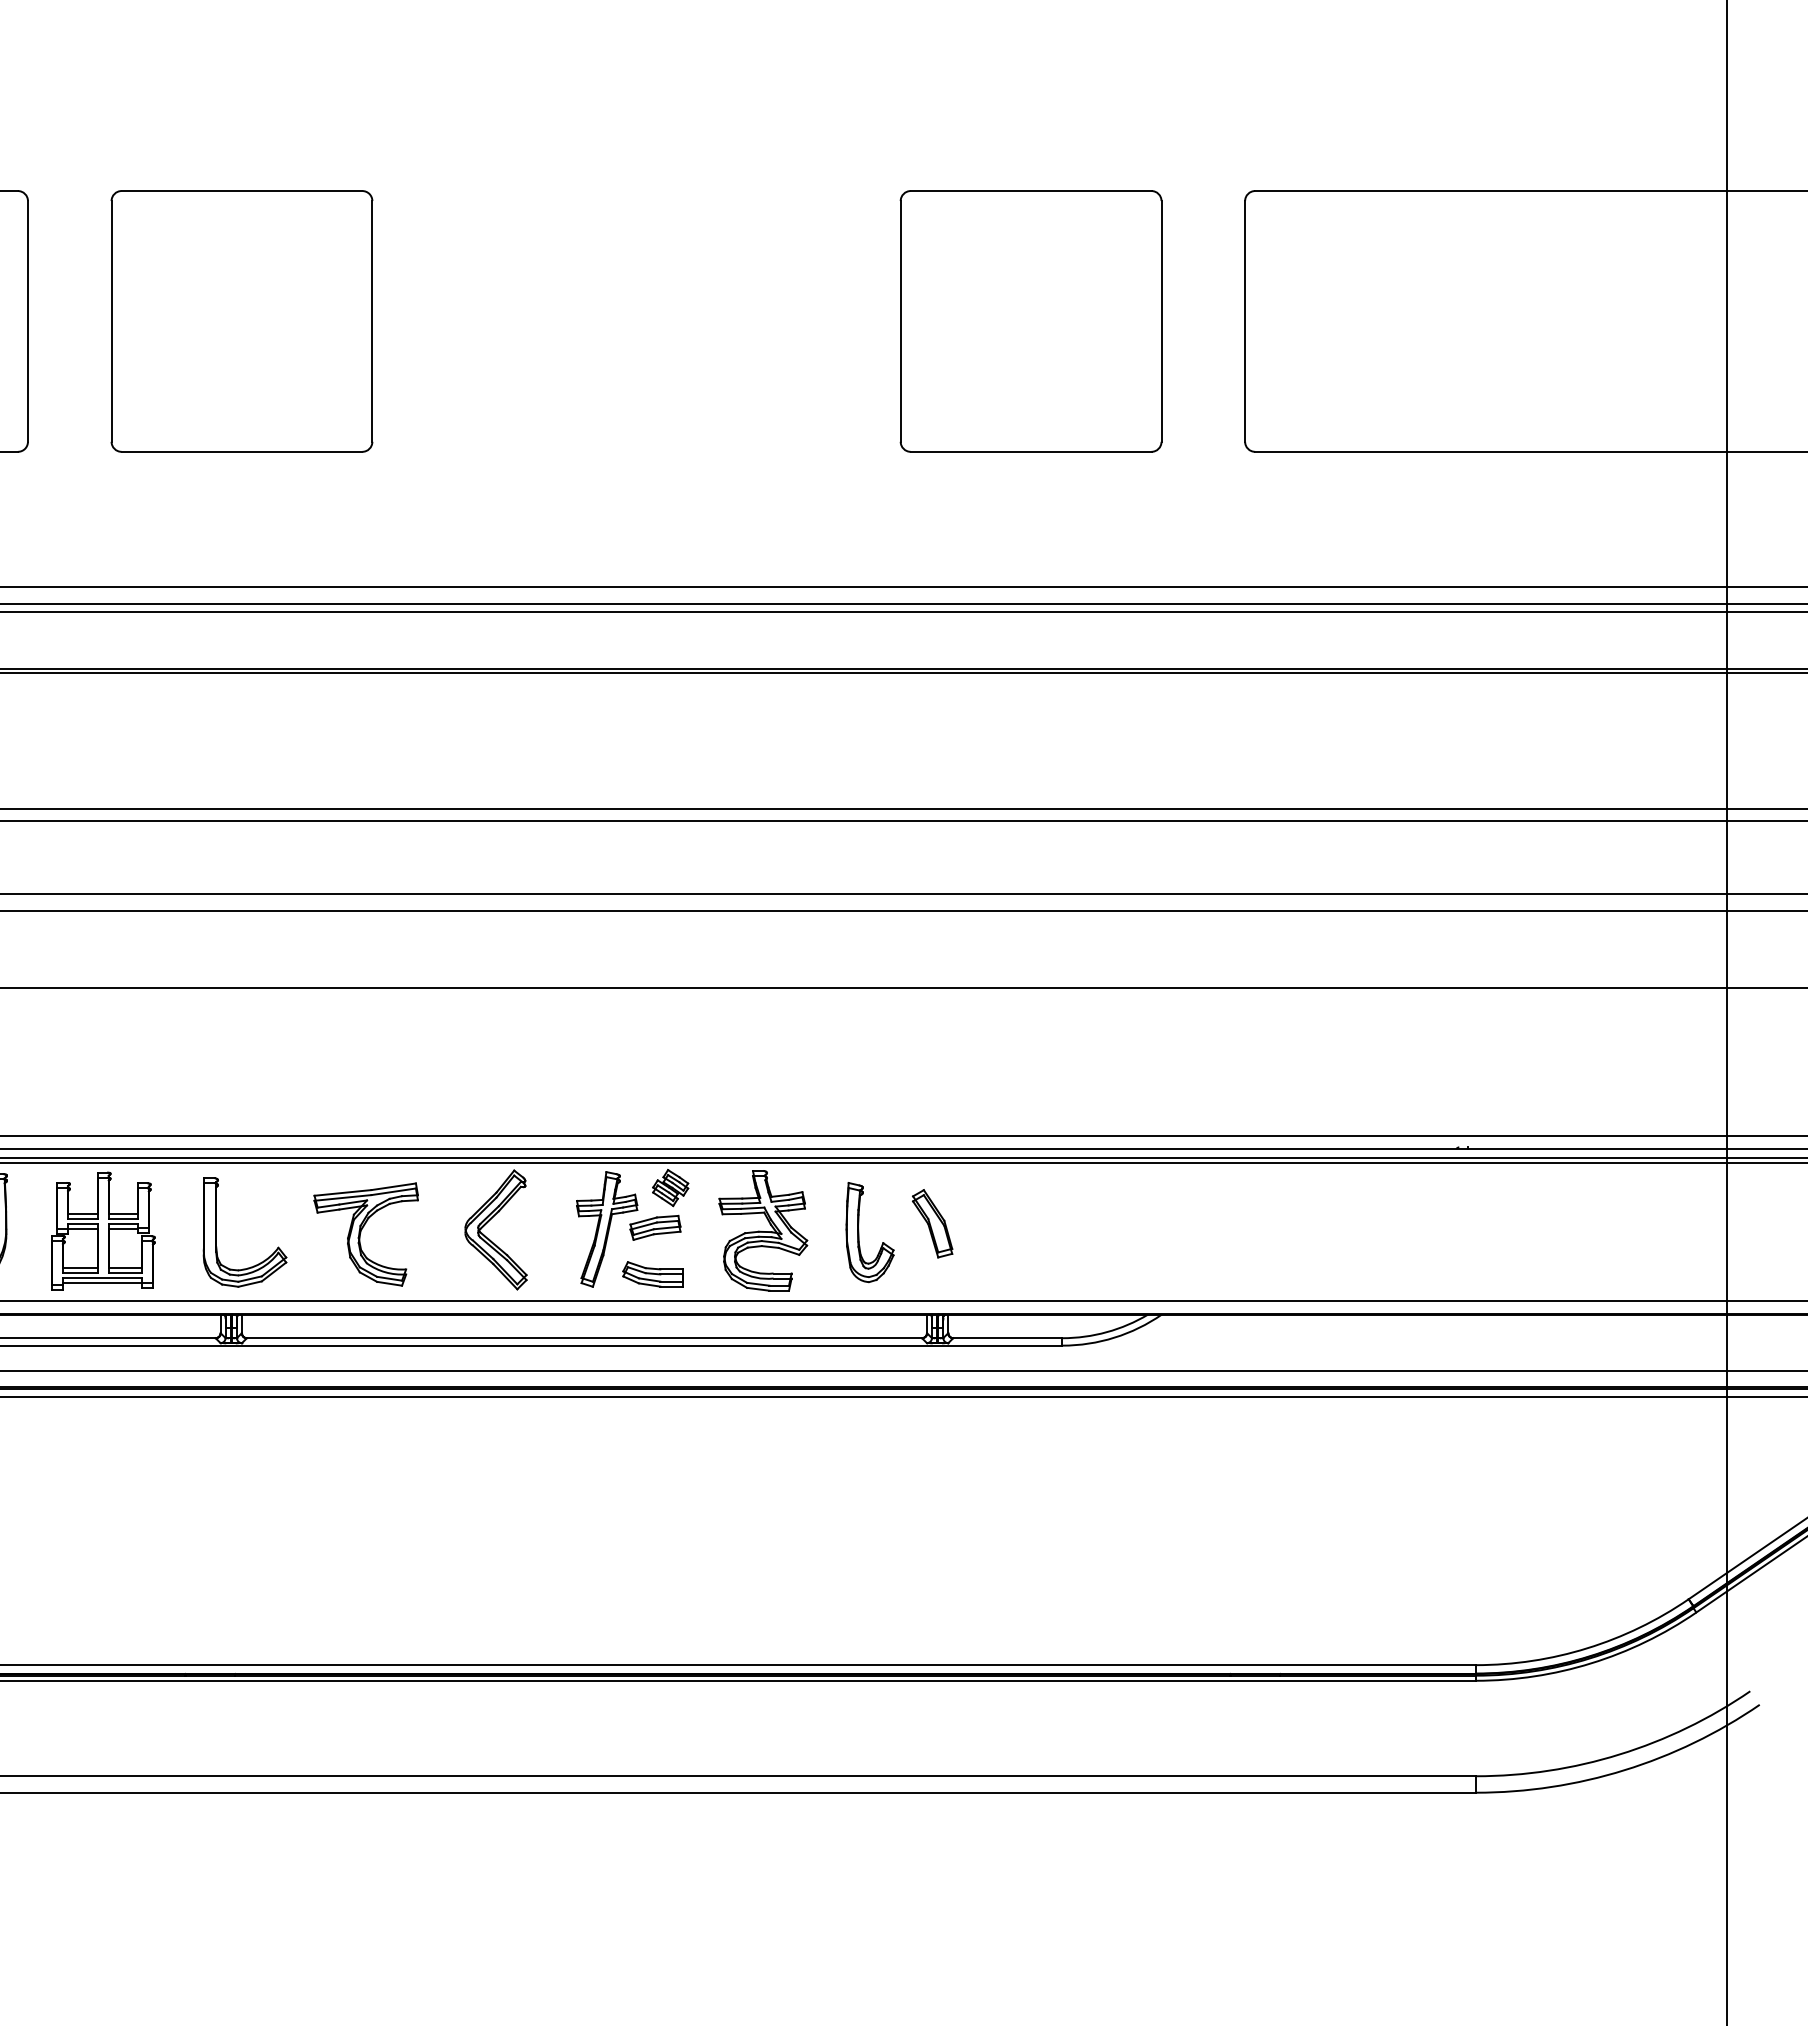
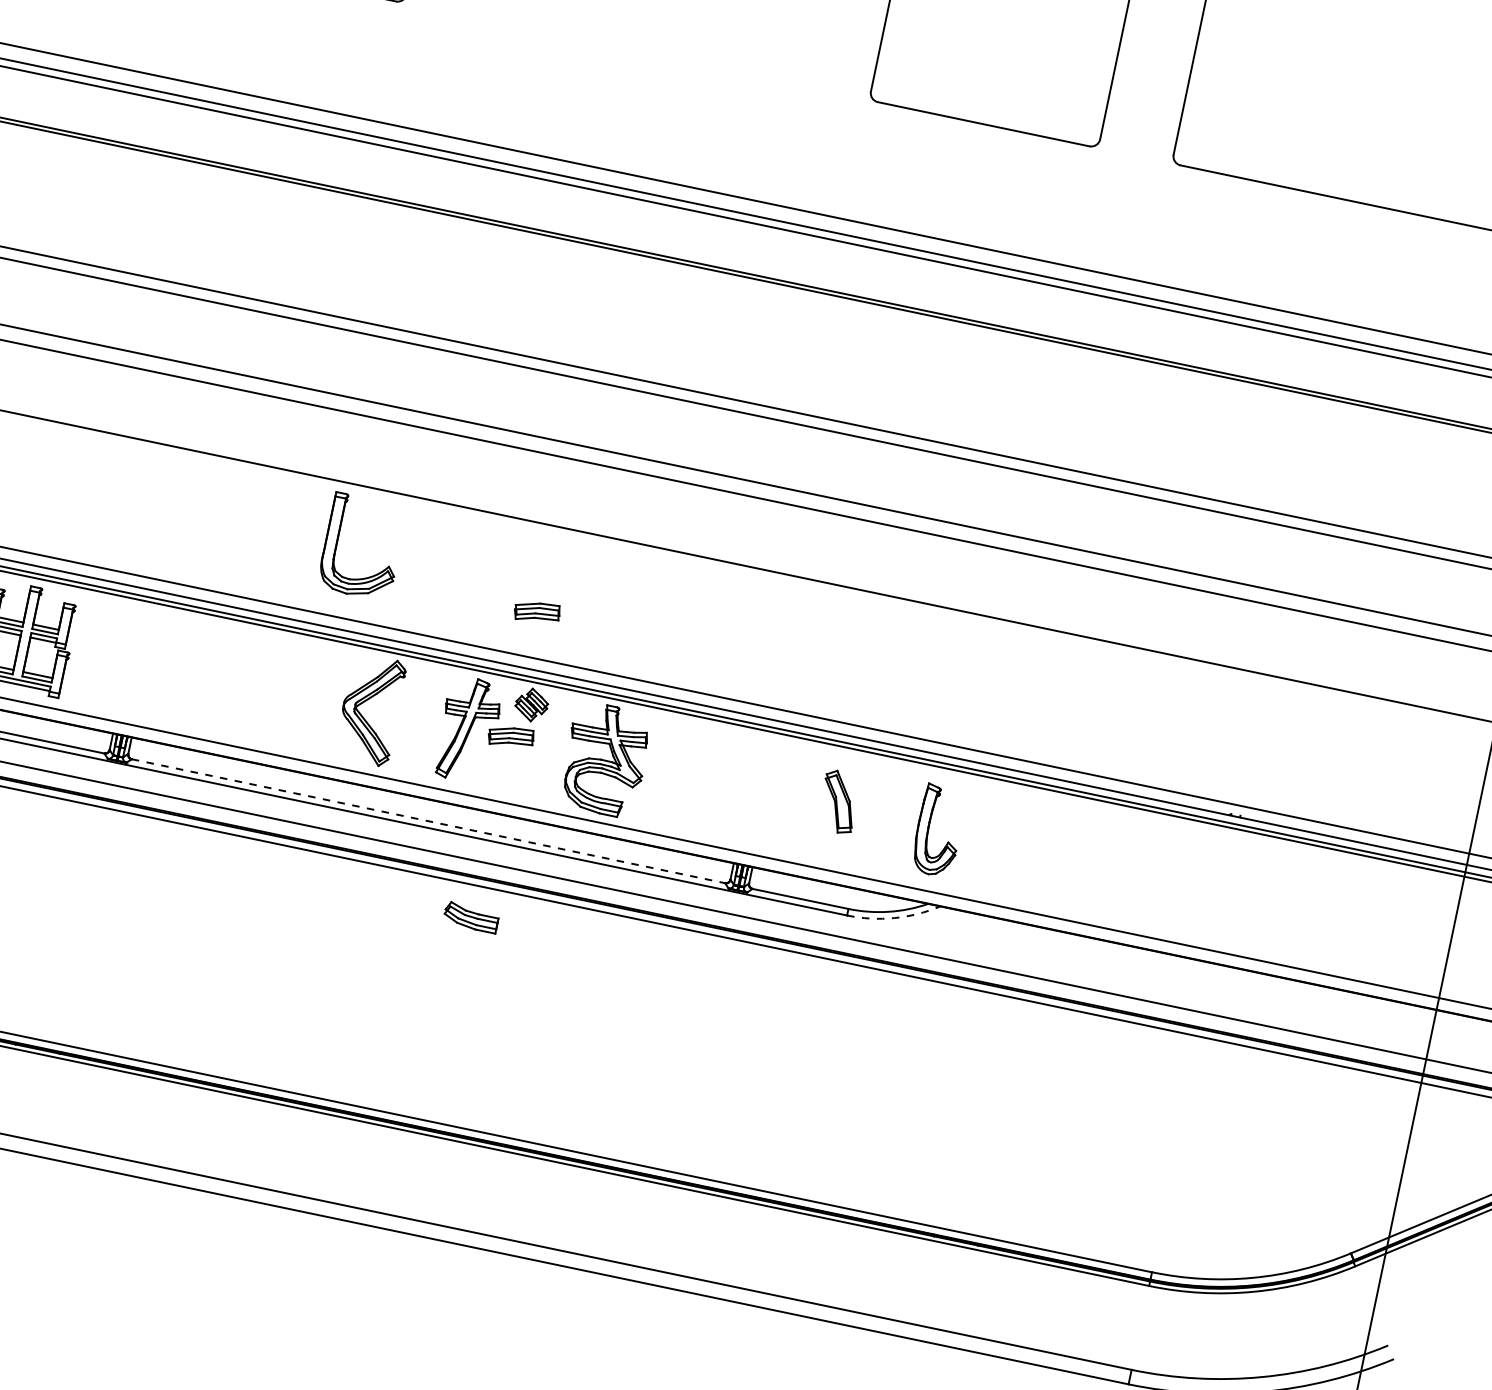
part: (655, 1085) -> (537, 612), added
part: (932, 1223) -> (838, 801), moved
part: (216, 1232) -> (337, 541), moved
part: (859, 1232) -> (929, 828), moved
part: (365, 1234) -> (255, 689), removed
part: (652, 1274) -> (470, 917), moved
arc: (1114, 1337) -> (894, 917), solid -> dashed
line: (584, 1338) -> (428, 821), solid -> dashed

